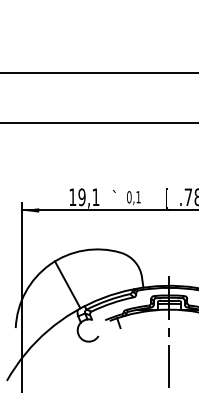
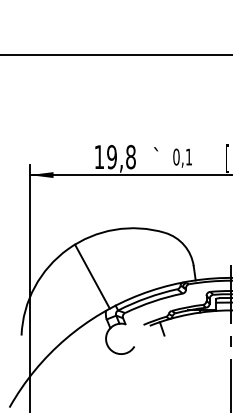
text: (95, 197) -> (130, 157), 19,1 -> 19,8

